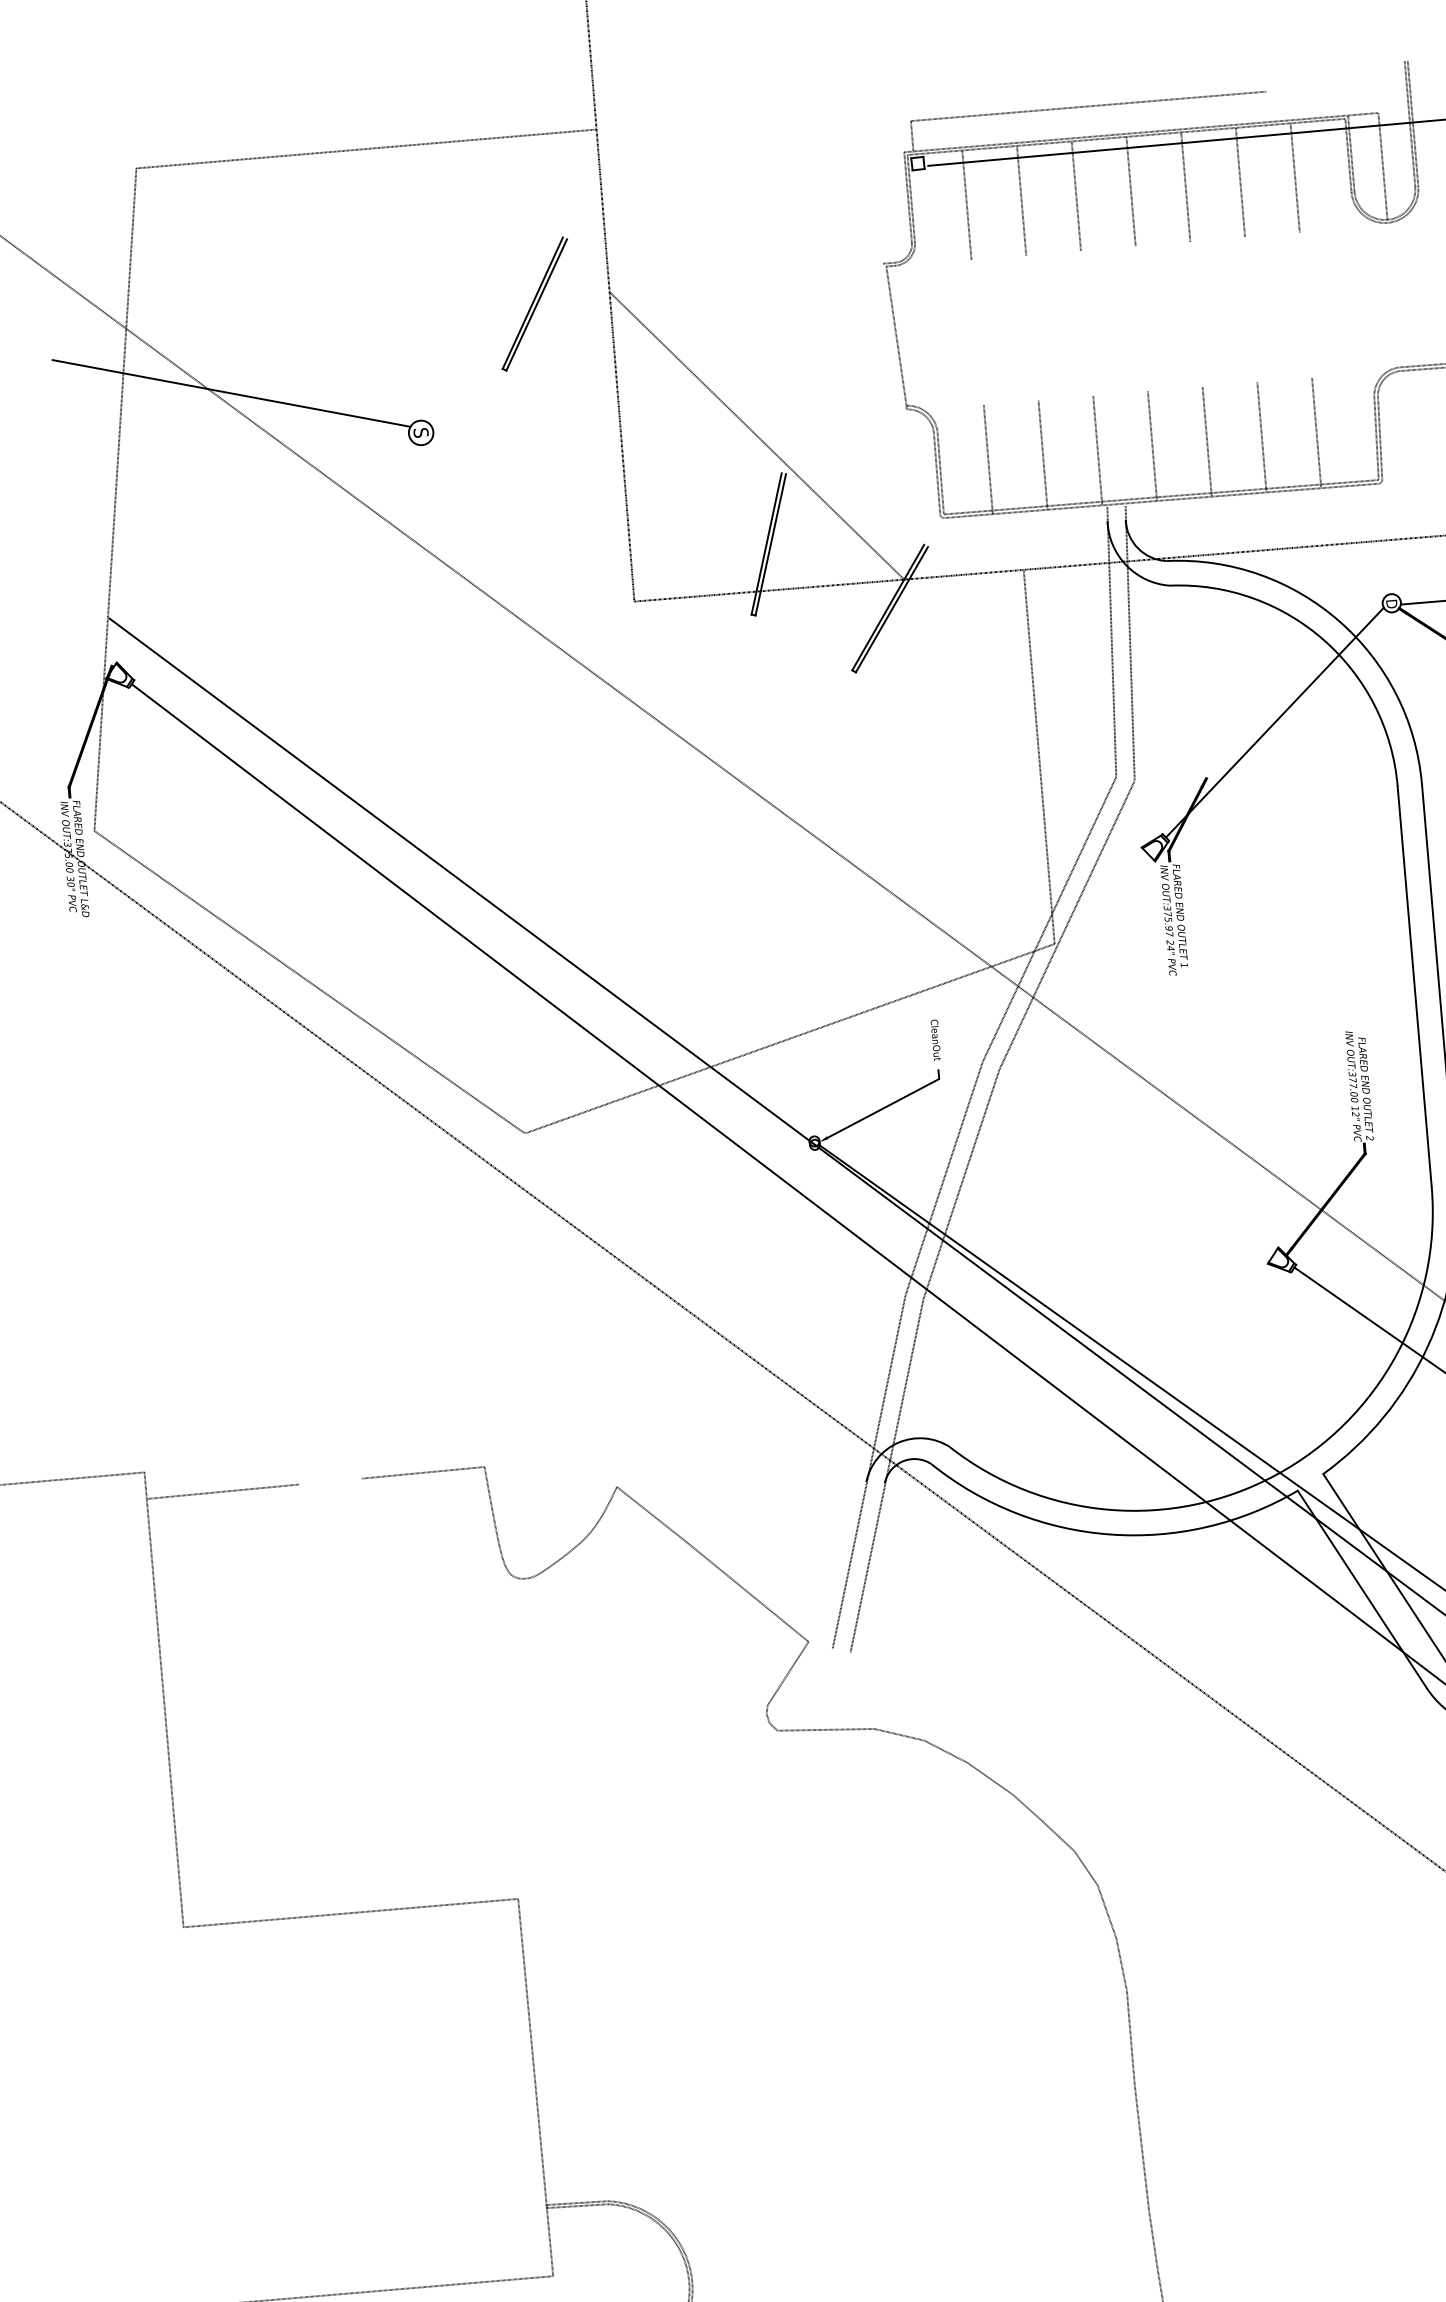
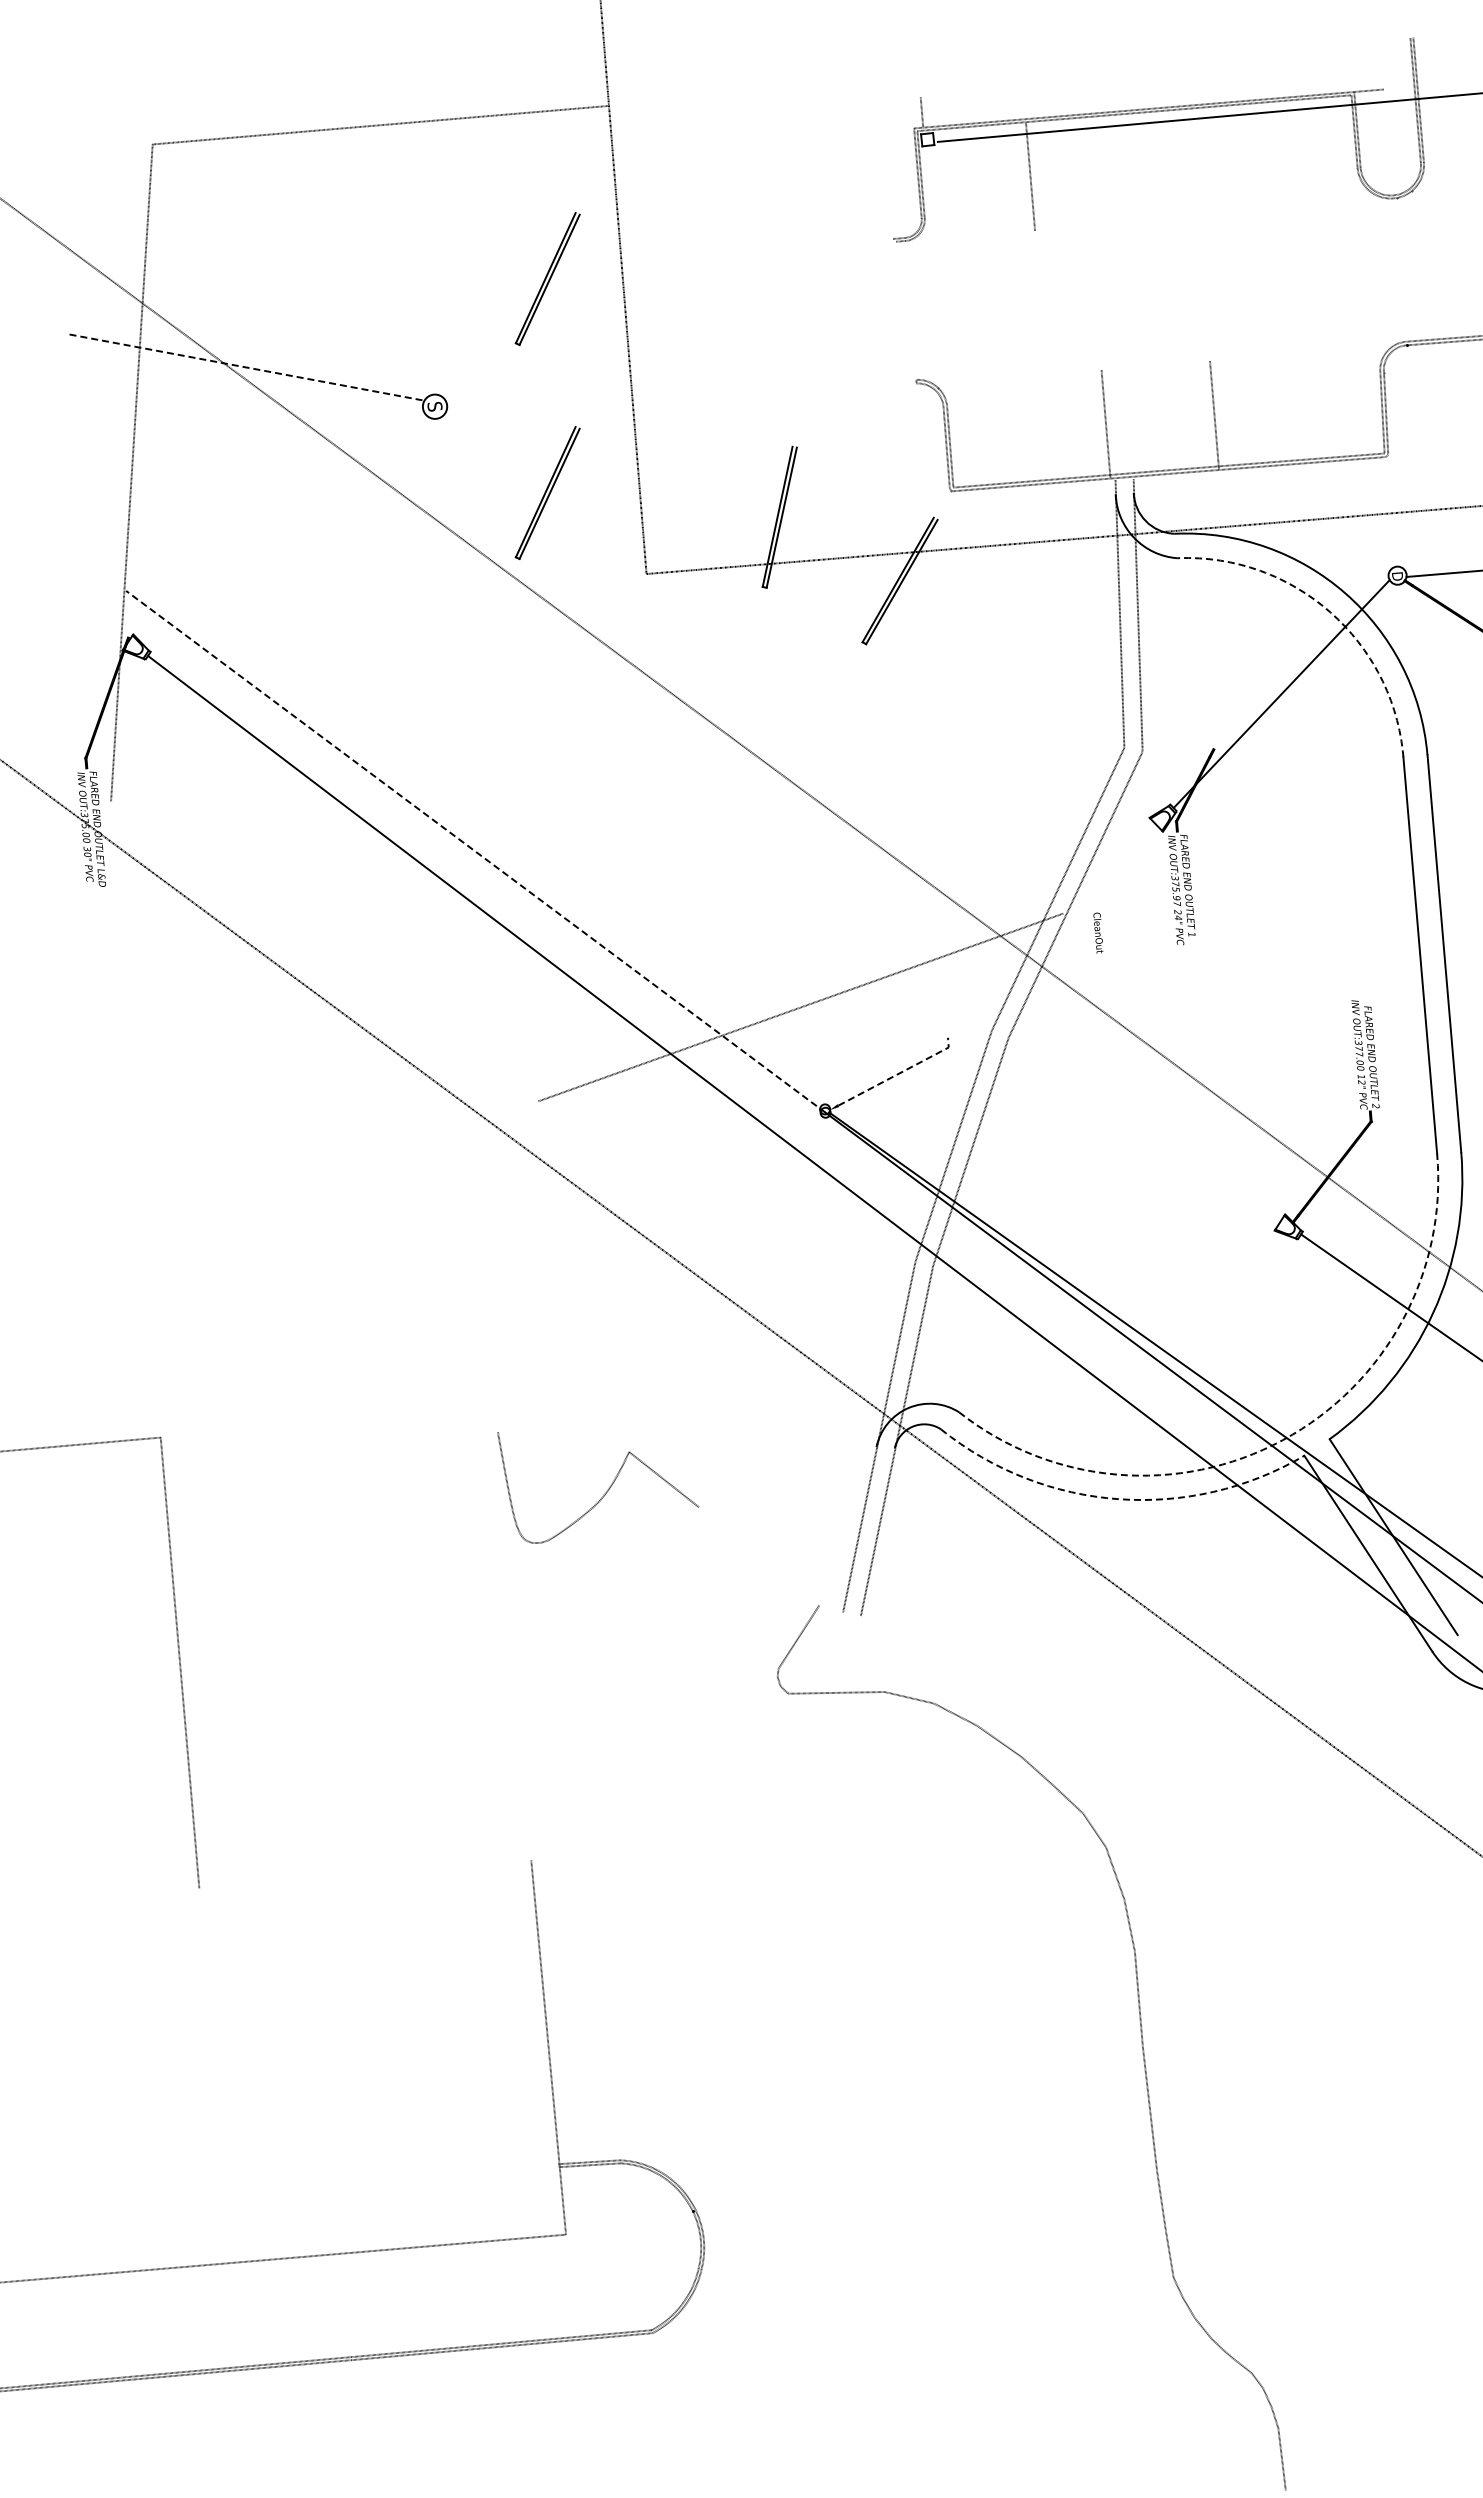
line: (1088, 105) -> (1096, 82), removed
line: (1382, 166) -> (1388, 142), removed
line: (1294, 177) -> (1301, 153), removed
line: (1240, 182) -> (1247, 158), removed
line: (1184, 186) -> (1192, 162), removed
line: (1130, 191) -> (1138, 167), removed
line: (1076, 195) -> (1084, 171), removed
line: (966, 204) -> (975, 180), removed
line: (896, 335) -> (906, 310), removed
line: (232, 393) -> (247, 367), solid -> dashed
line: (1316, 432) -> (1322, 406), removed
line: (757, 436) -> (768, 410), removed
line: (1261, 436) -> (1268, 410), removed
line: (1151, 445) -> (1159, 419), removed
line: (1042, 454) -> (1051, 428), removed
line: (988, 459) -> (997, 433), removed
part: (534, 520) -> (547, 493), added
arc: (1324, 640) -> (1330, 612), solid -> dashed
line: (1038, 757) -> (1047, 728), removed
line: (461, 881) -> (475, 851), solid -> dashed
line: (309, 982) -> (324, 951), removed
text: (935, 1039) -> (1098, 932), moved
line: (888, 1105) -> (898, 1073), solid -> dashed
line: (422, 1472) -> (436, 1437), removed
arc: (1275, 1475) -> (1282, 1440), solid -> dashed
line: (222, 1491) -> (238, 1456), removed
arc: (1110, 1534) -> (1118, 1499), solid -> dashed
line: (747, 1592) -> (758, 1556), removed
line: (351, 1912) -> (365, 1874), removed

